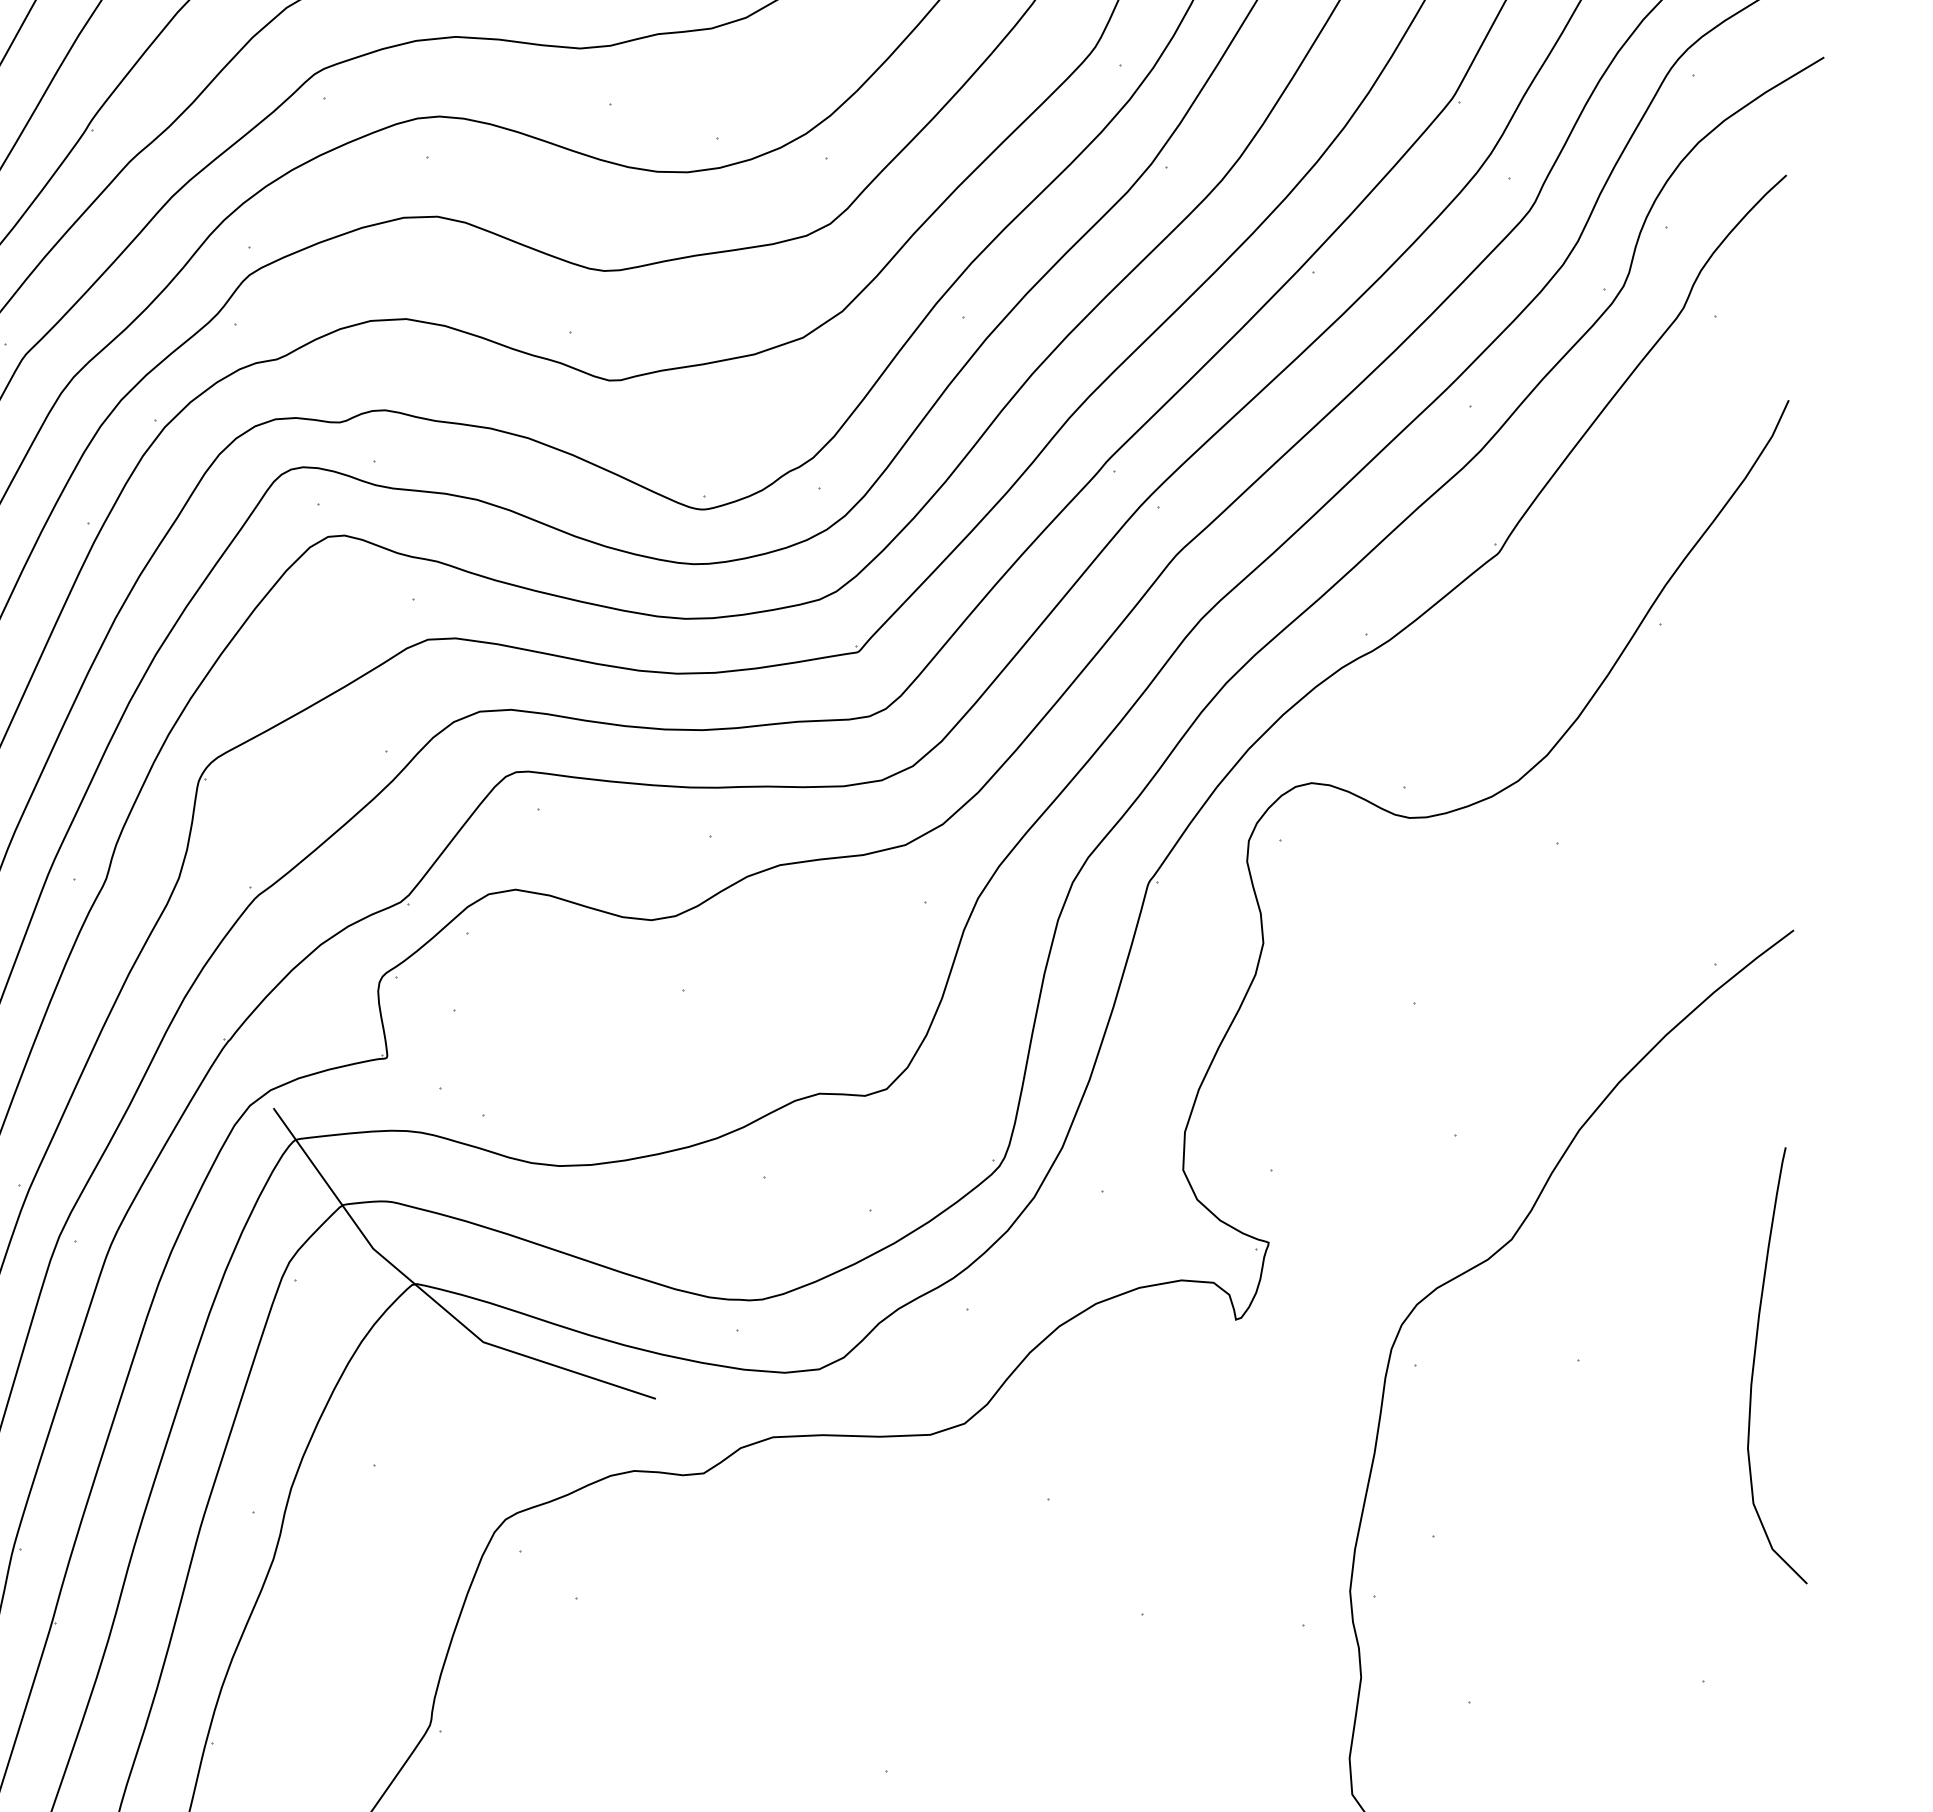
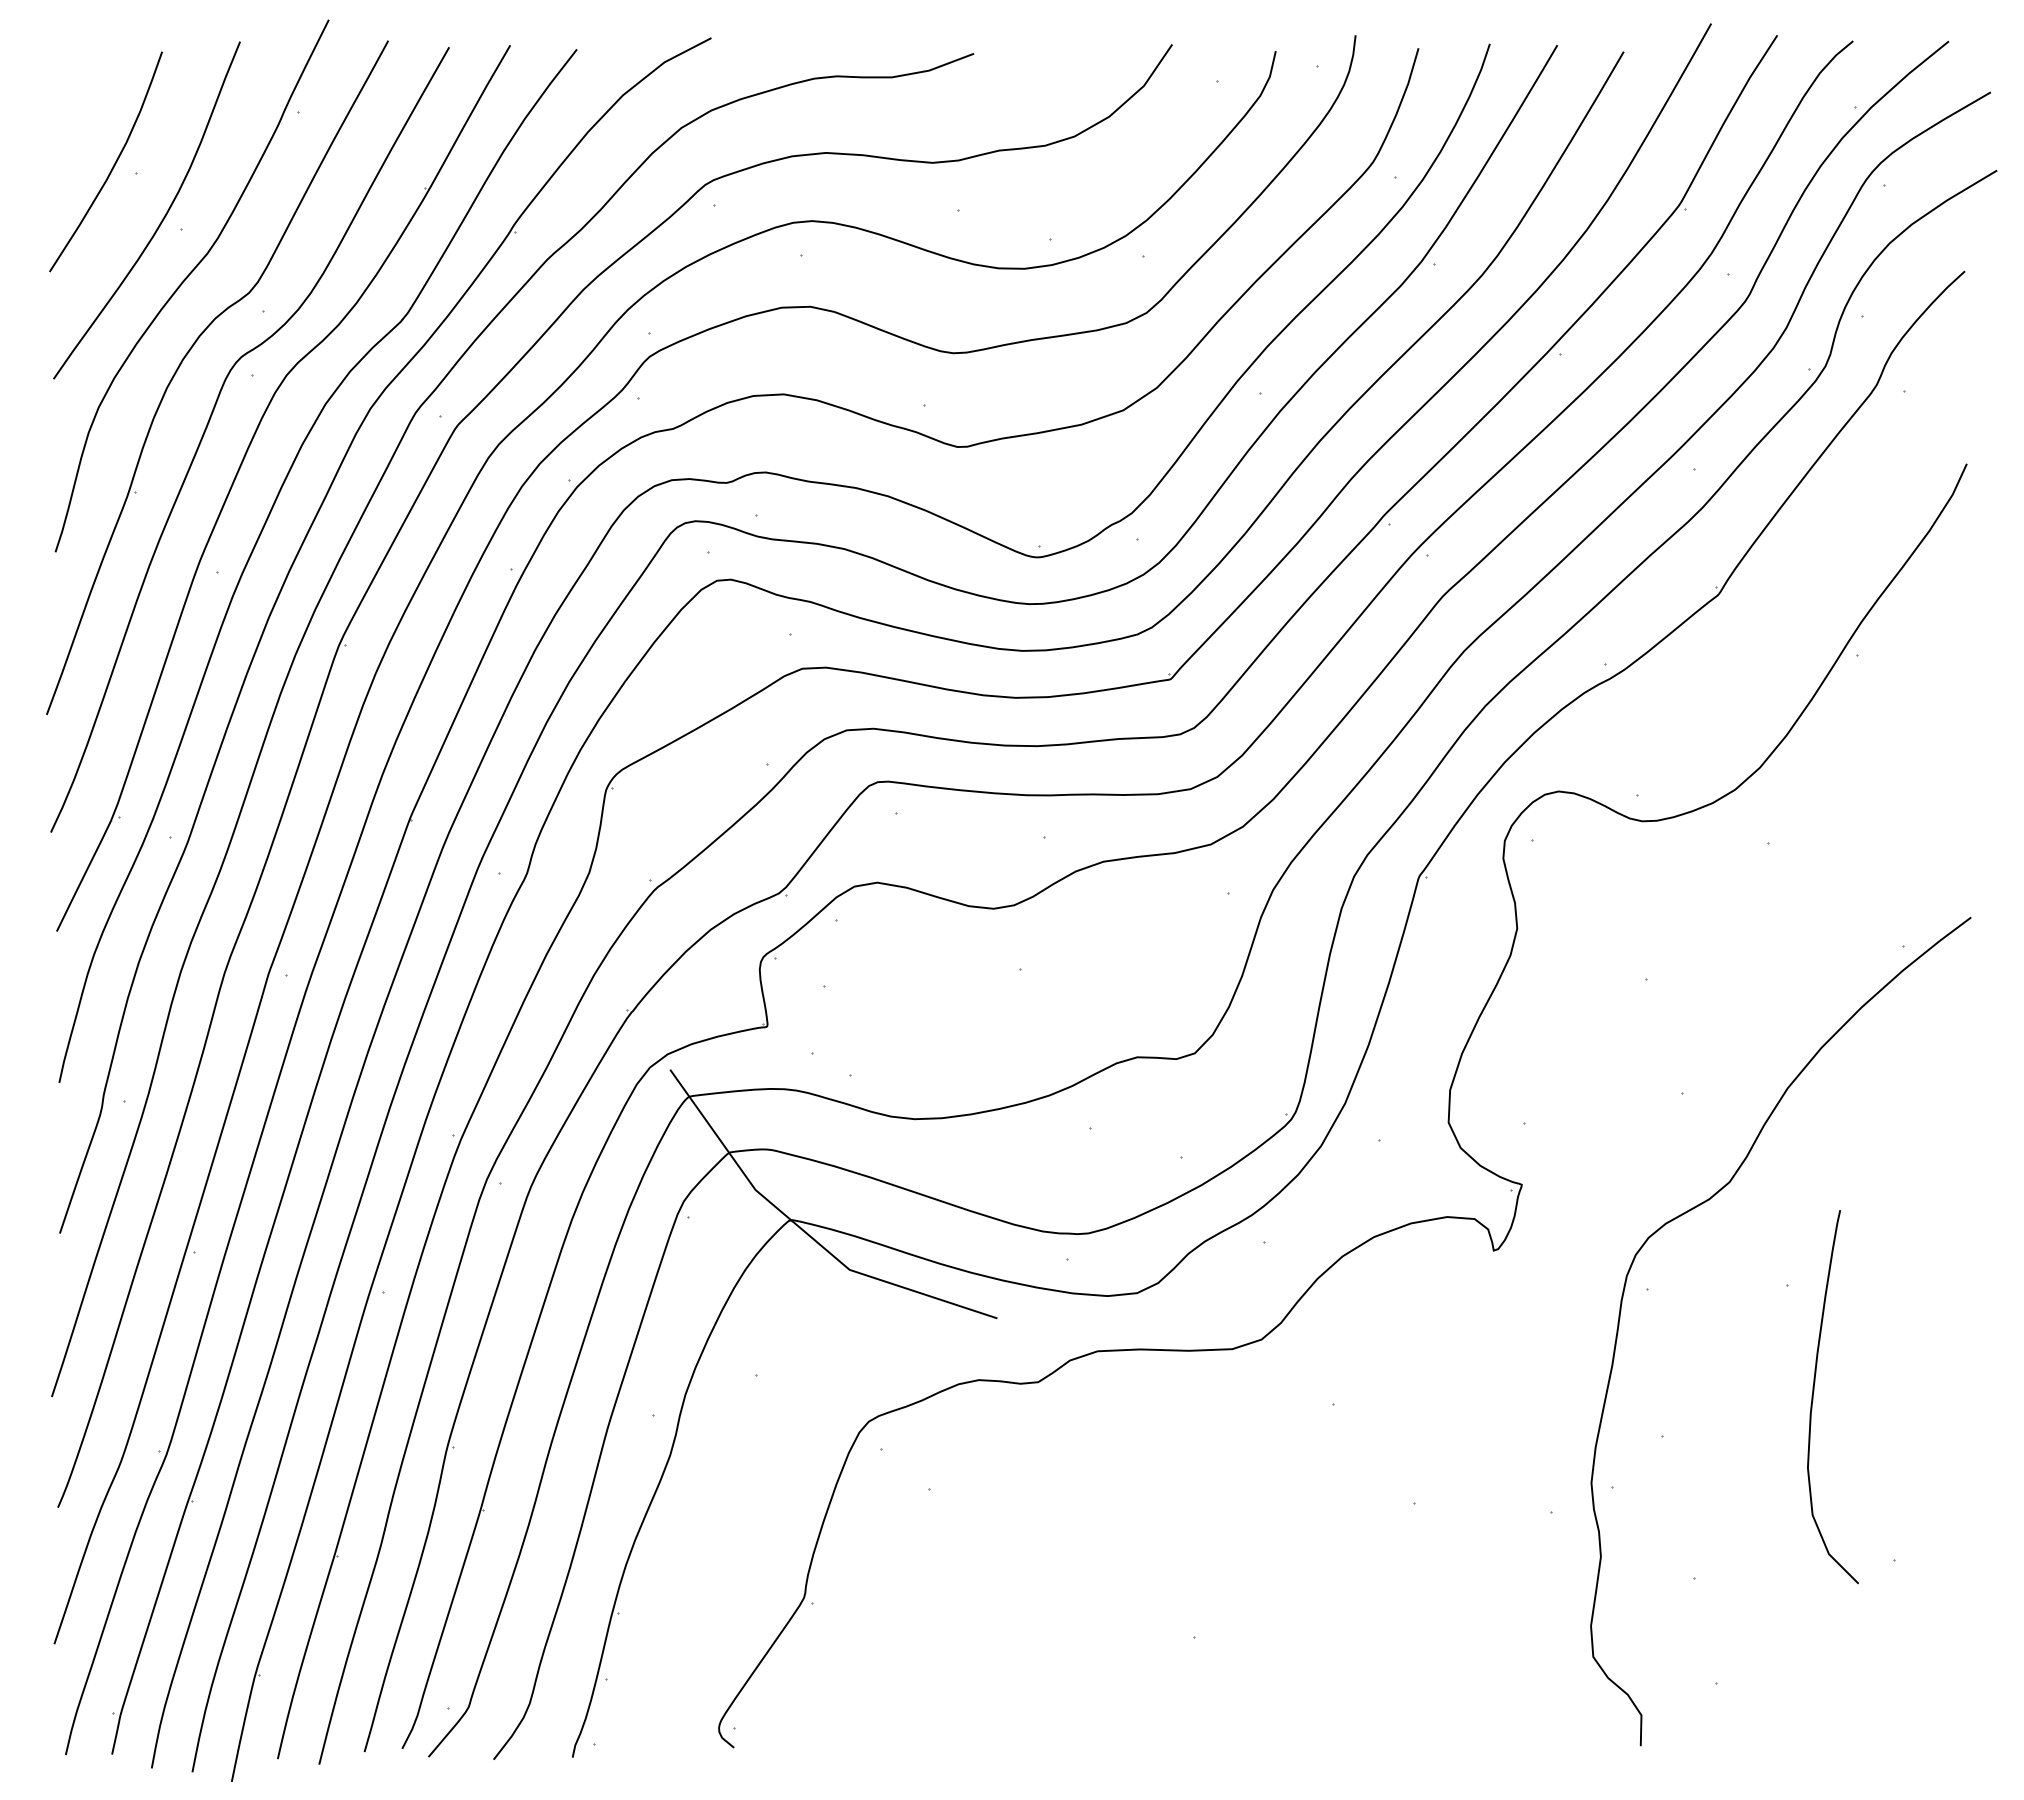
curve: (1755, 1359) -> (1814, 1391), moved

